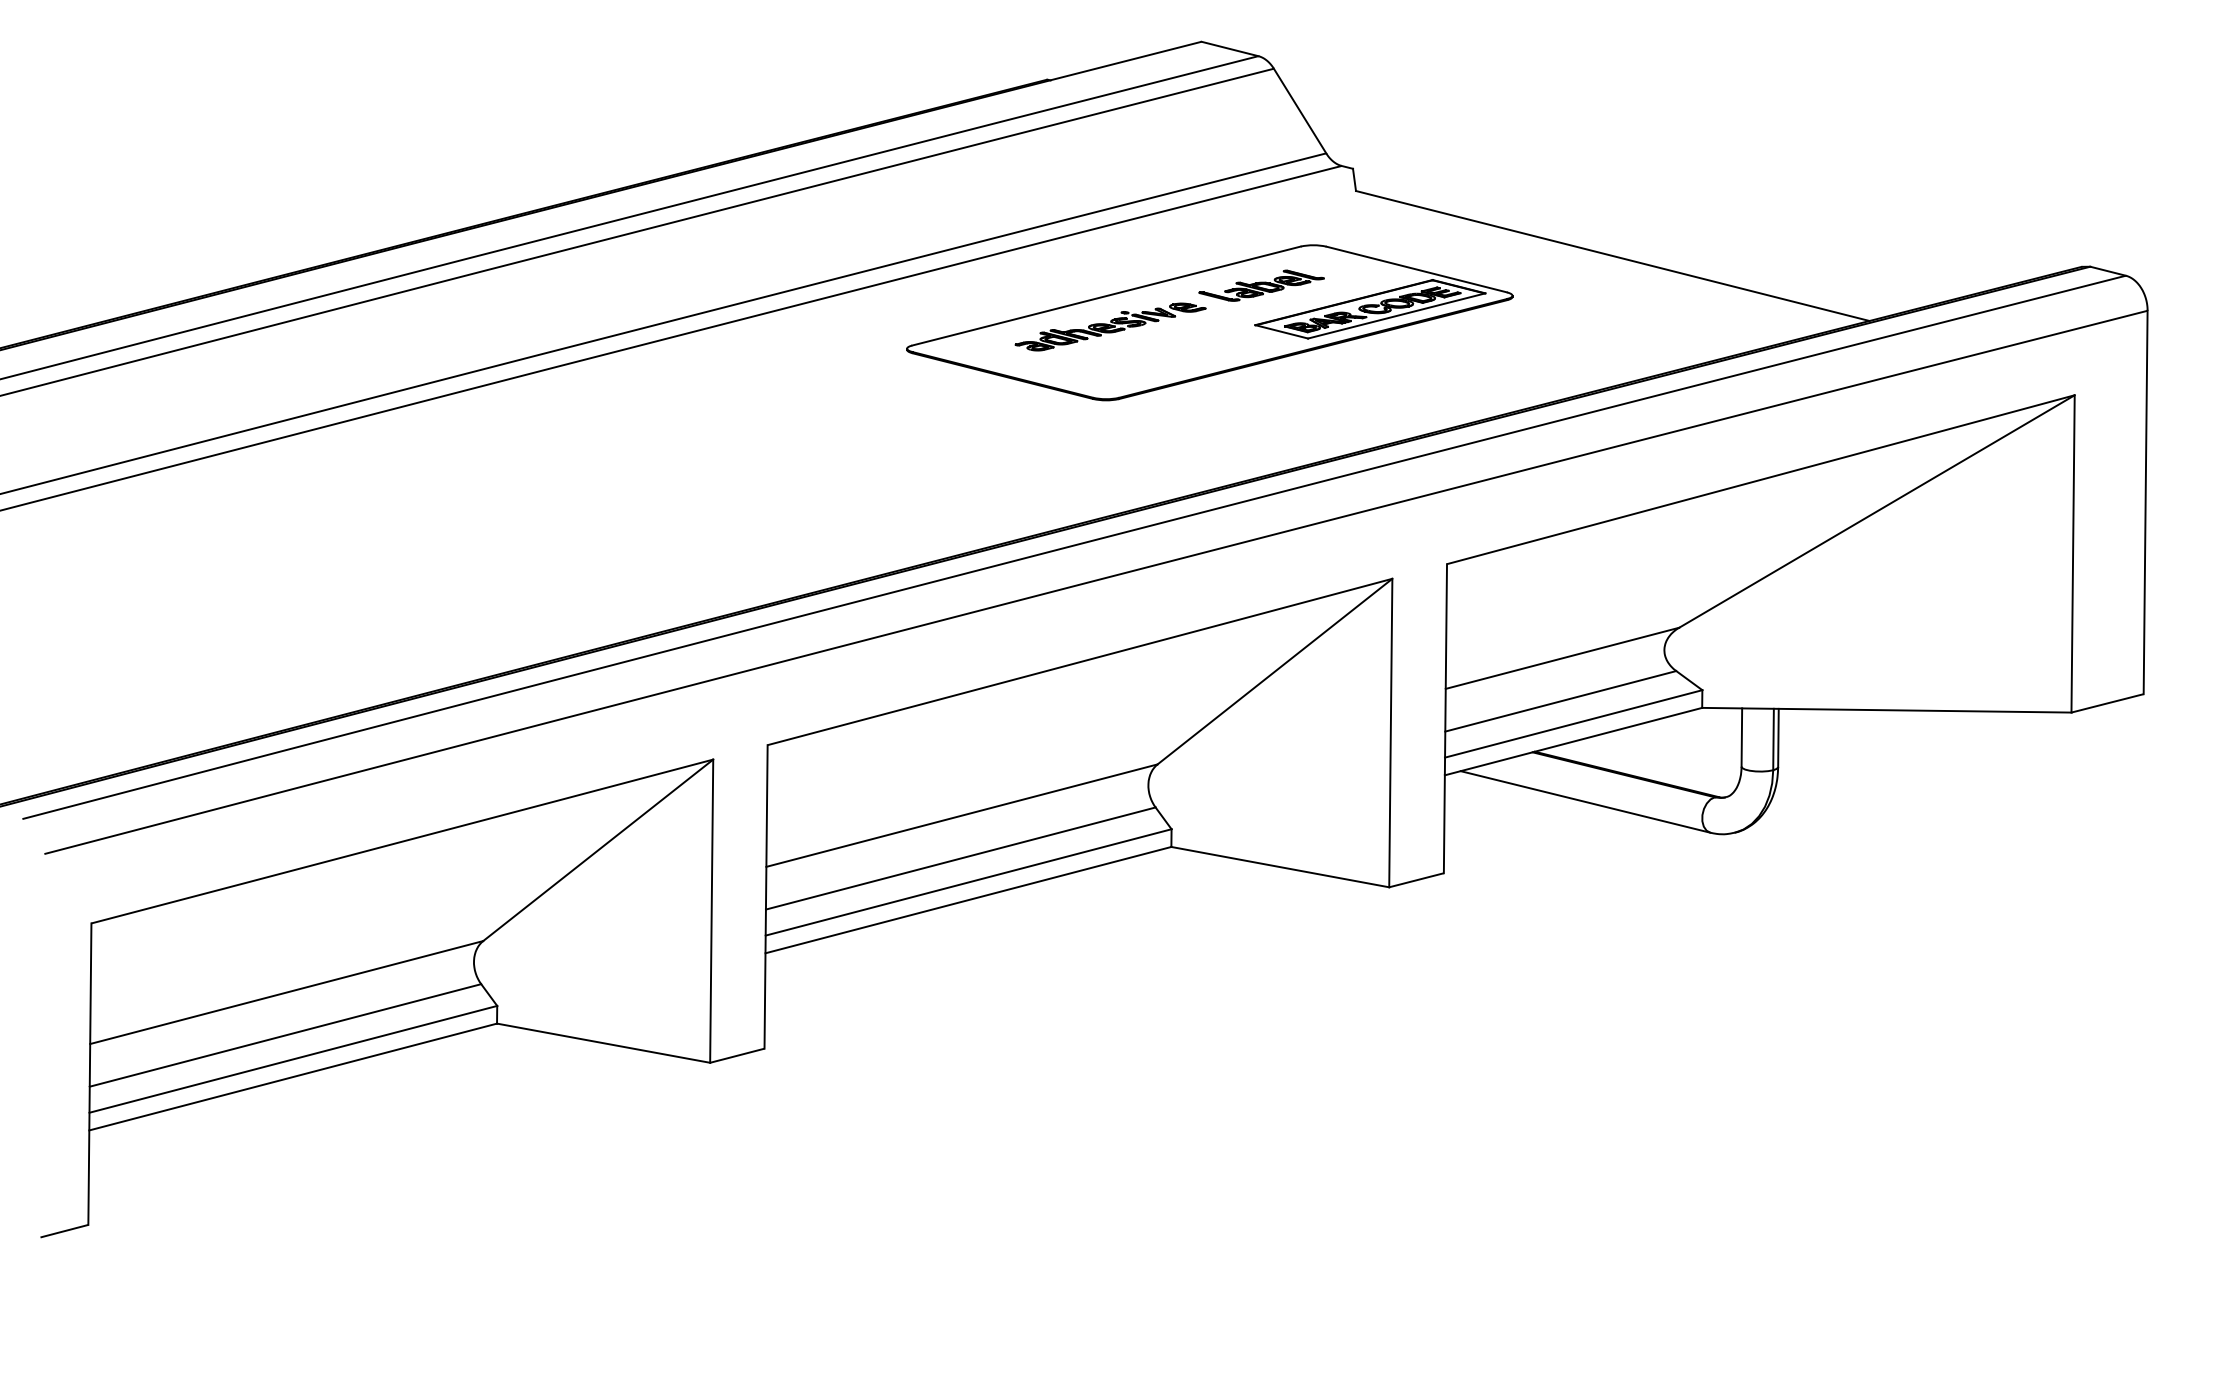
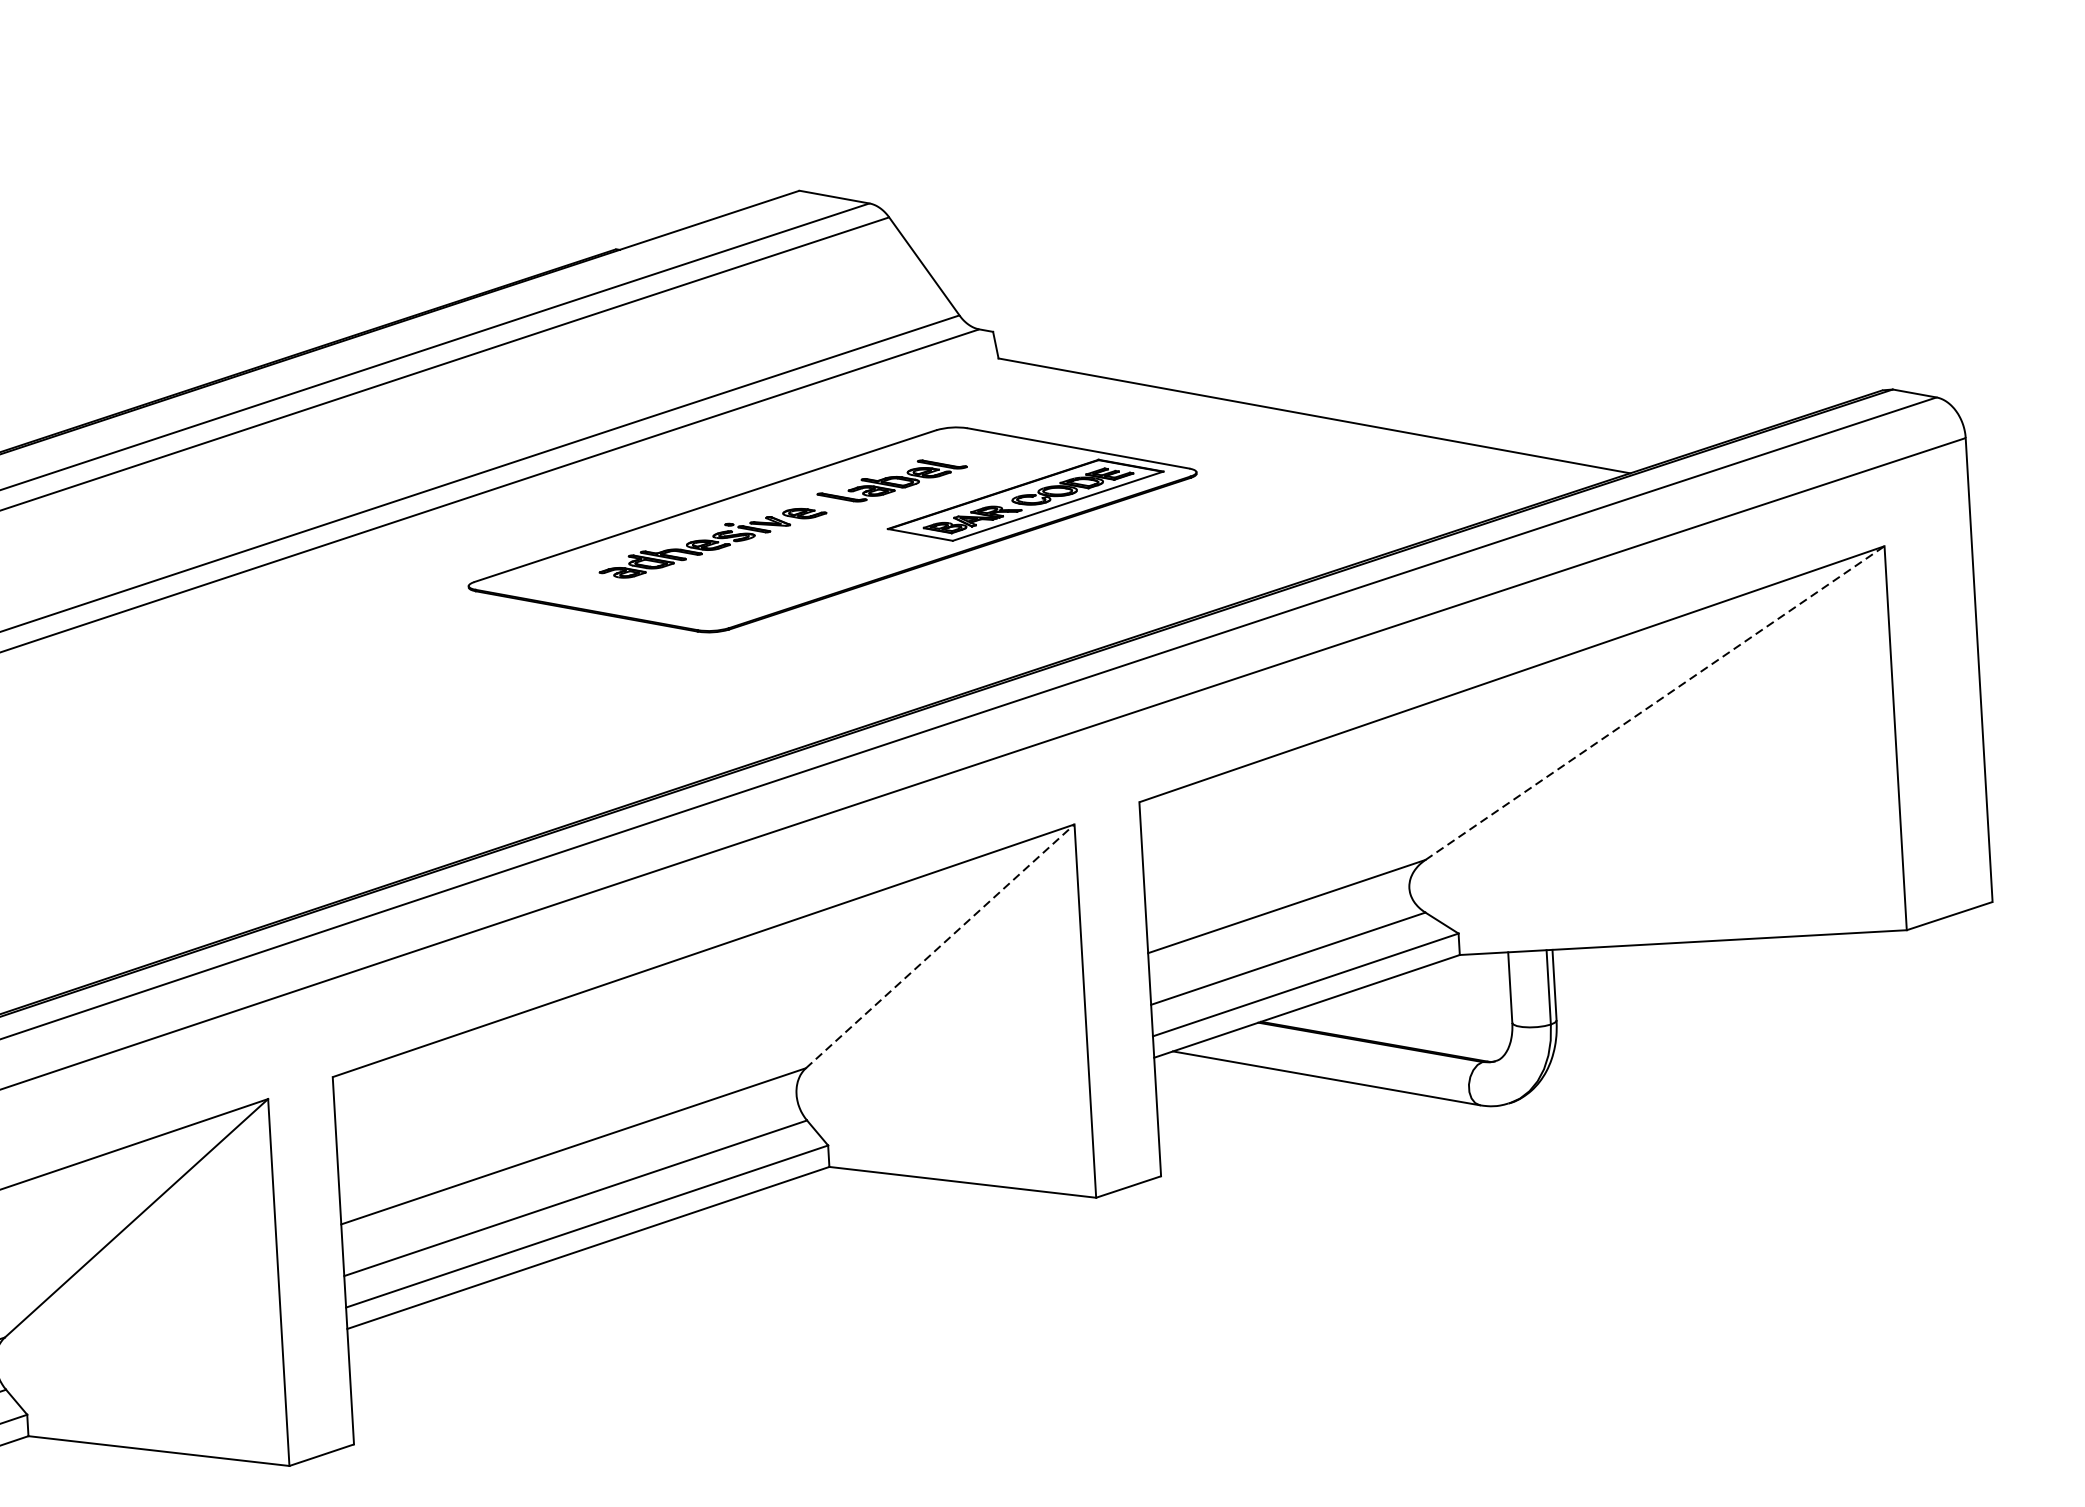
line: (1877, 511) -> (1655, 703), solid -> dashed
line: (1275, 671) -> (940, 946), solid -> dashed

